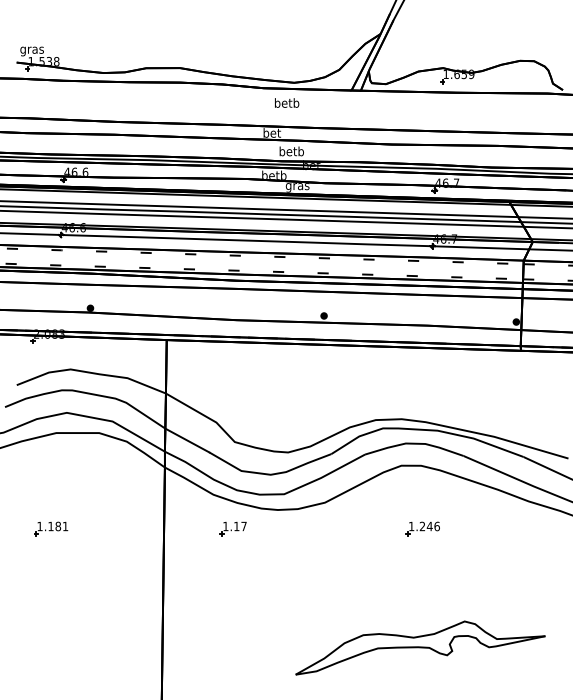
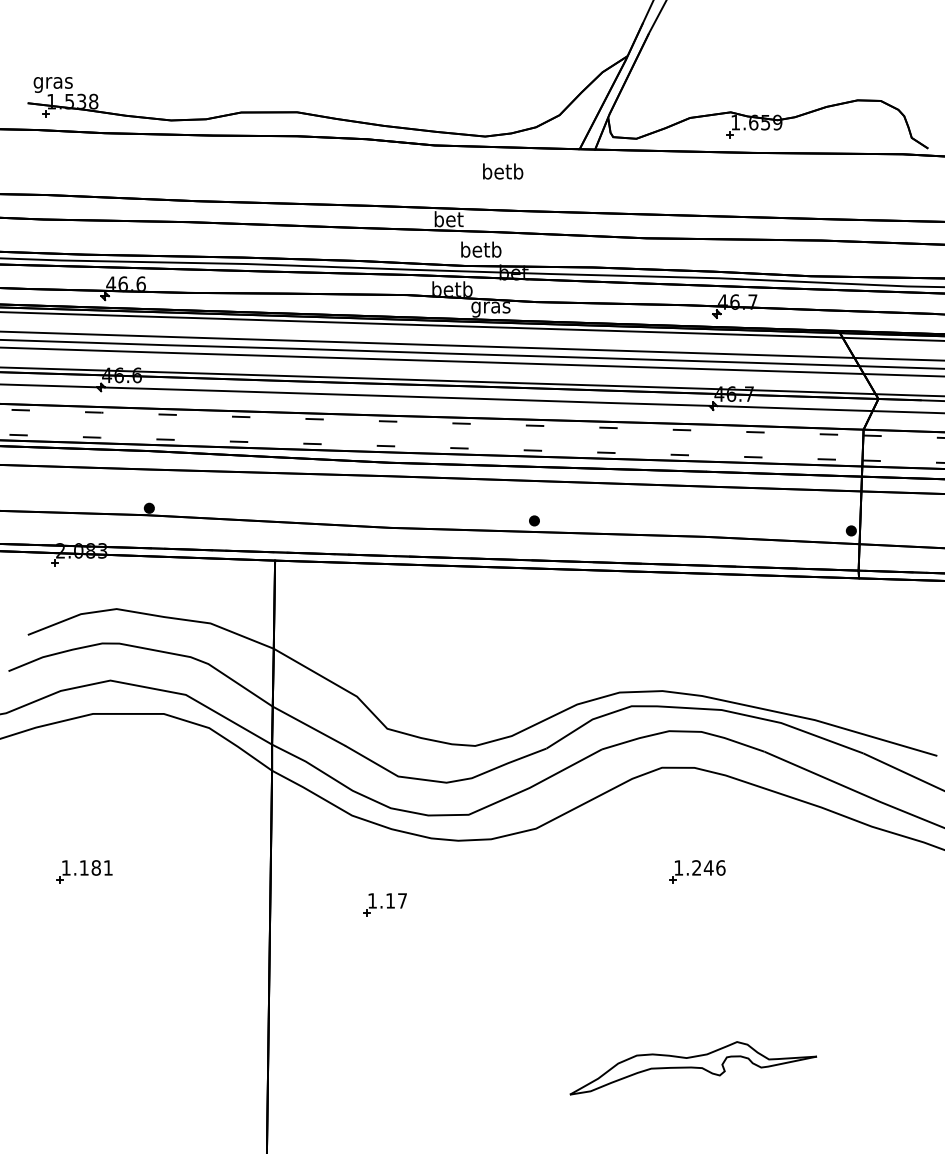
text: (287, 102) -> (503, 170), moved
part: (232, 528) -> (383, 904), moved
part: (420, 647) -> (693, 1067), size x0.6

